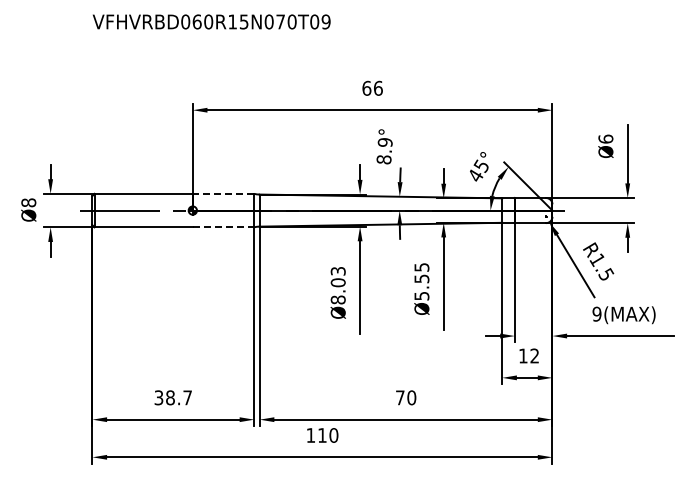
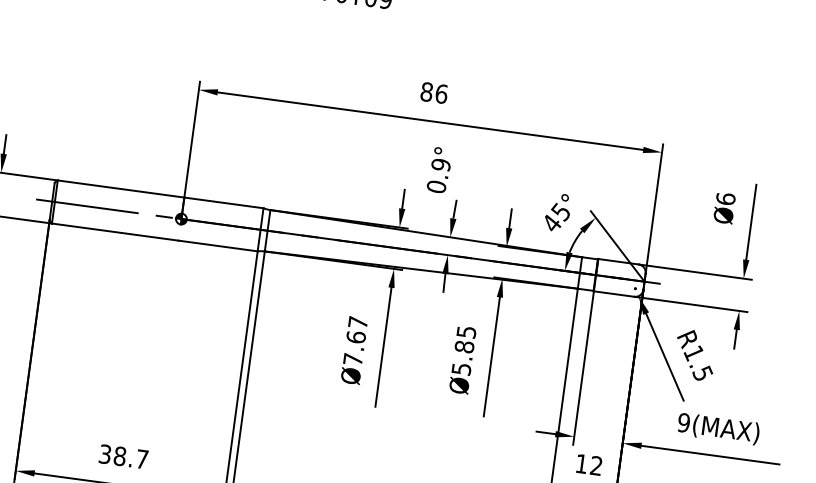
text: (366, 87) -> (426, 90), 66 -> 86
text: (383, 159) -> (435, 186), 8.9° -> 0.9°
line: (223, 193) -> (223, 202), dashed -> solid
line: (223, 227) -> (218, 246), dashed -> solid
text: (421, 278) -> (464, 346), Ø5.55 -> Ø5.85
text: (337, 285) -> (354, 340), Ø8.03 -> Ø7.67

